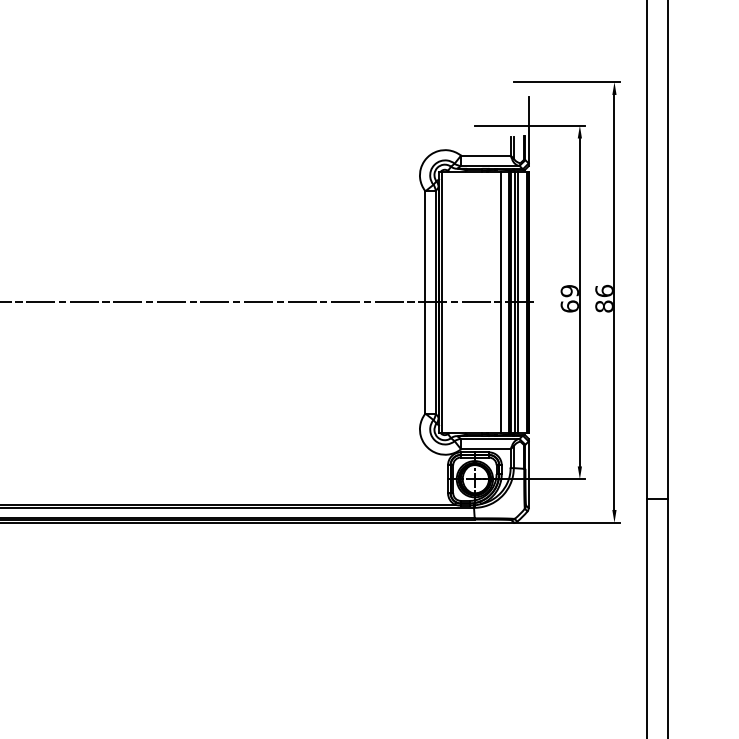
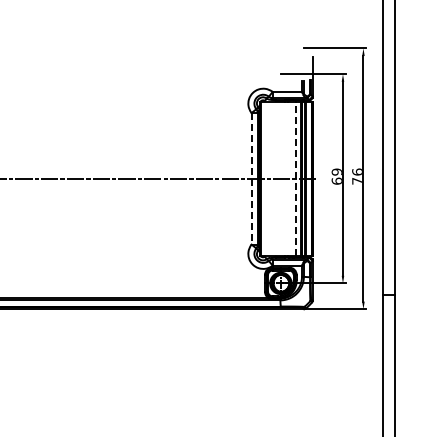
line: (425, 301) -> (251, 178), solid -> dashed
line: (501, 301) -> (296, 178), solid -> dashed
text: (602, 305) -> (356, 180), 86 -> 76

